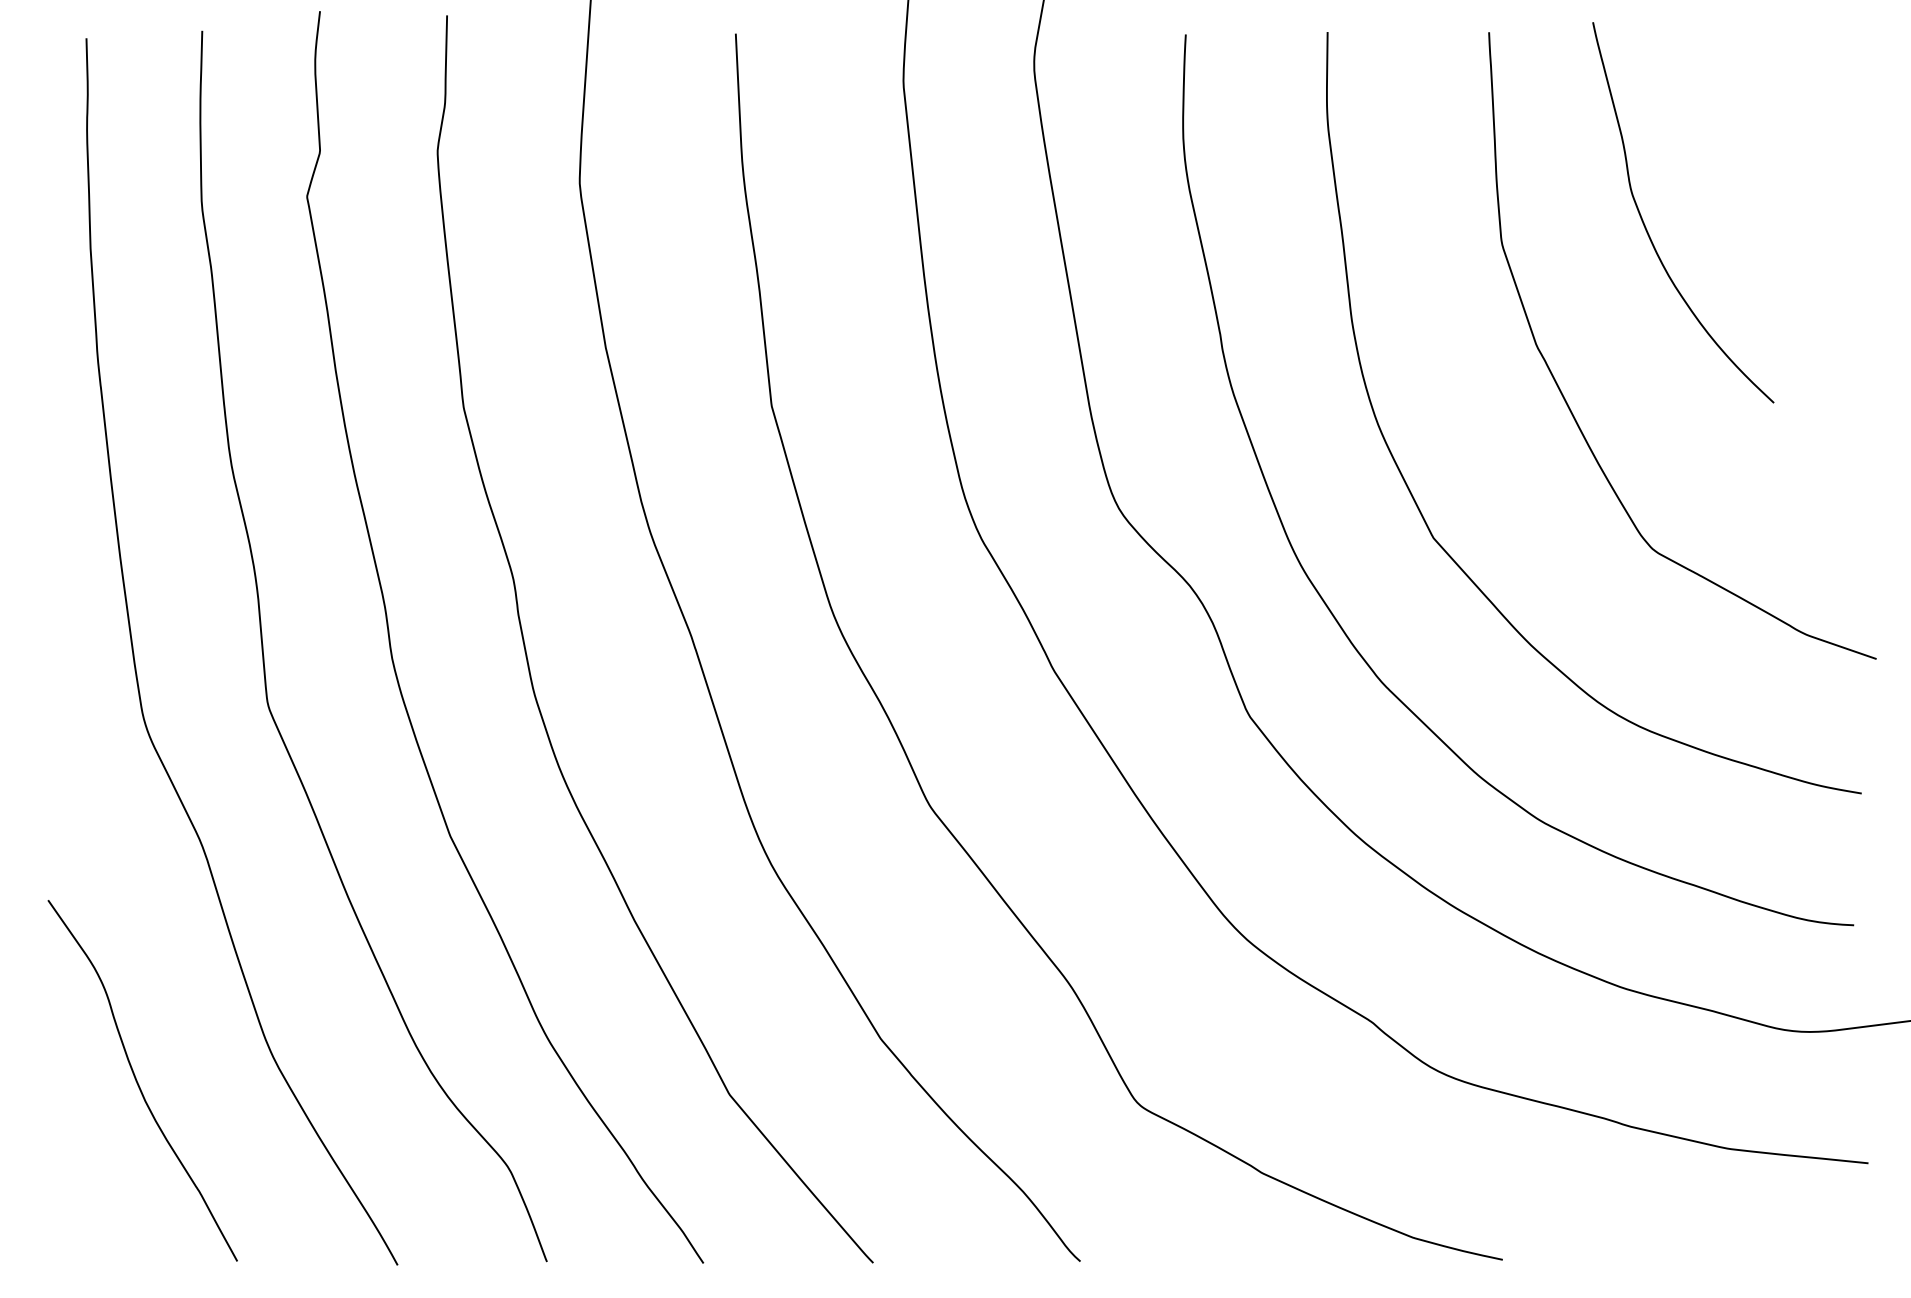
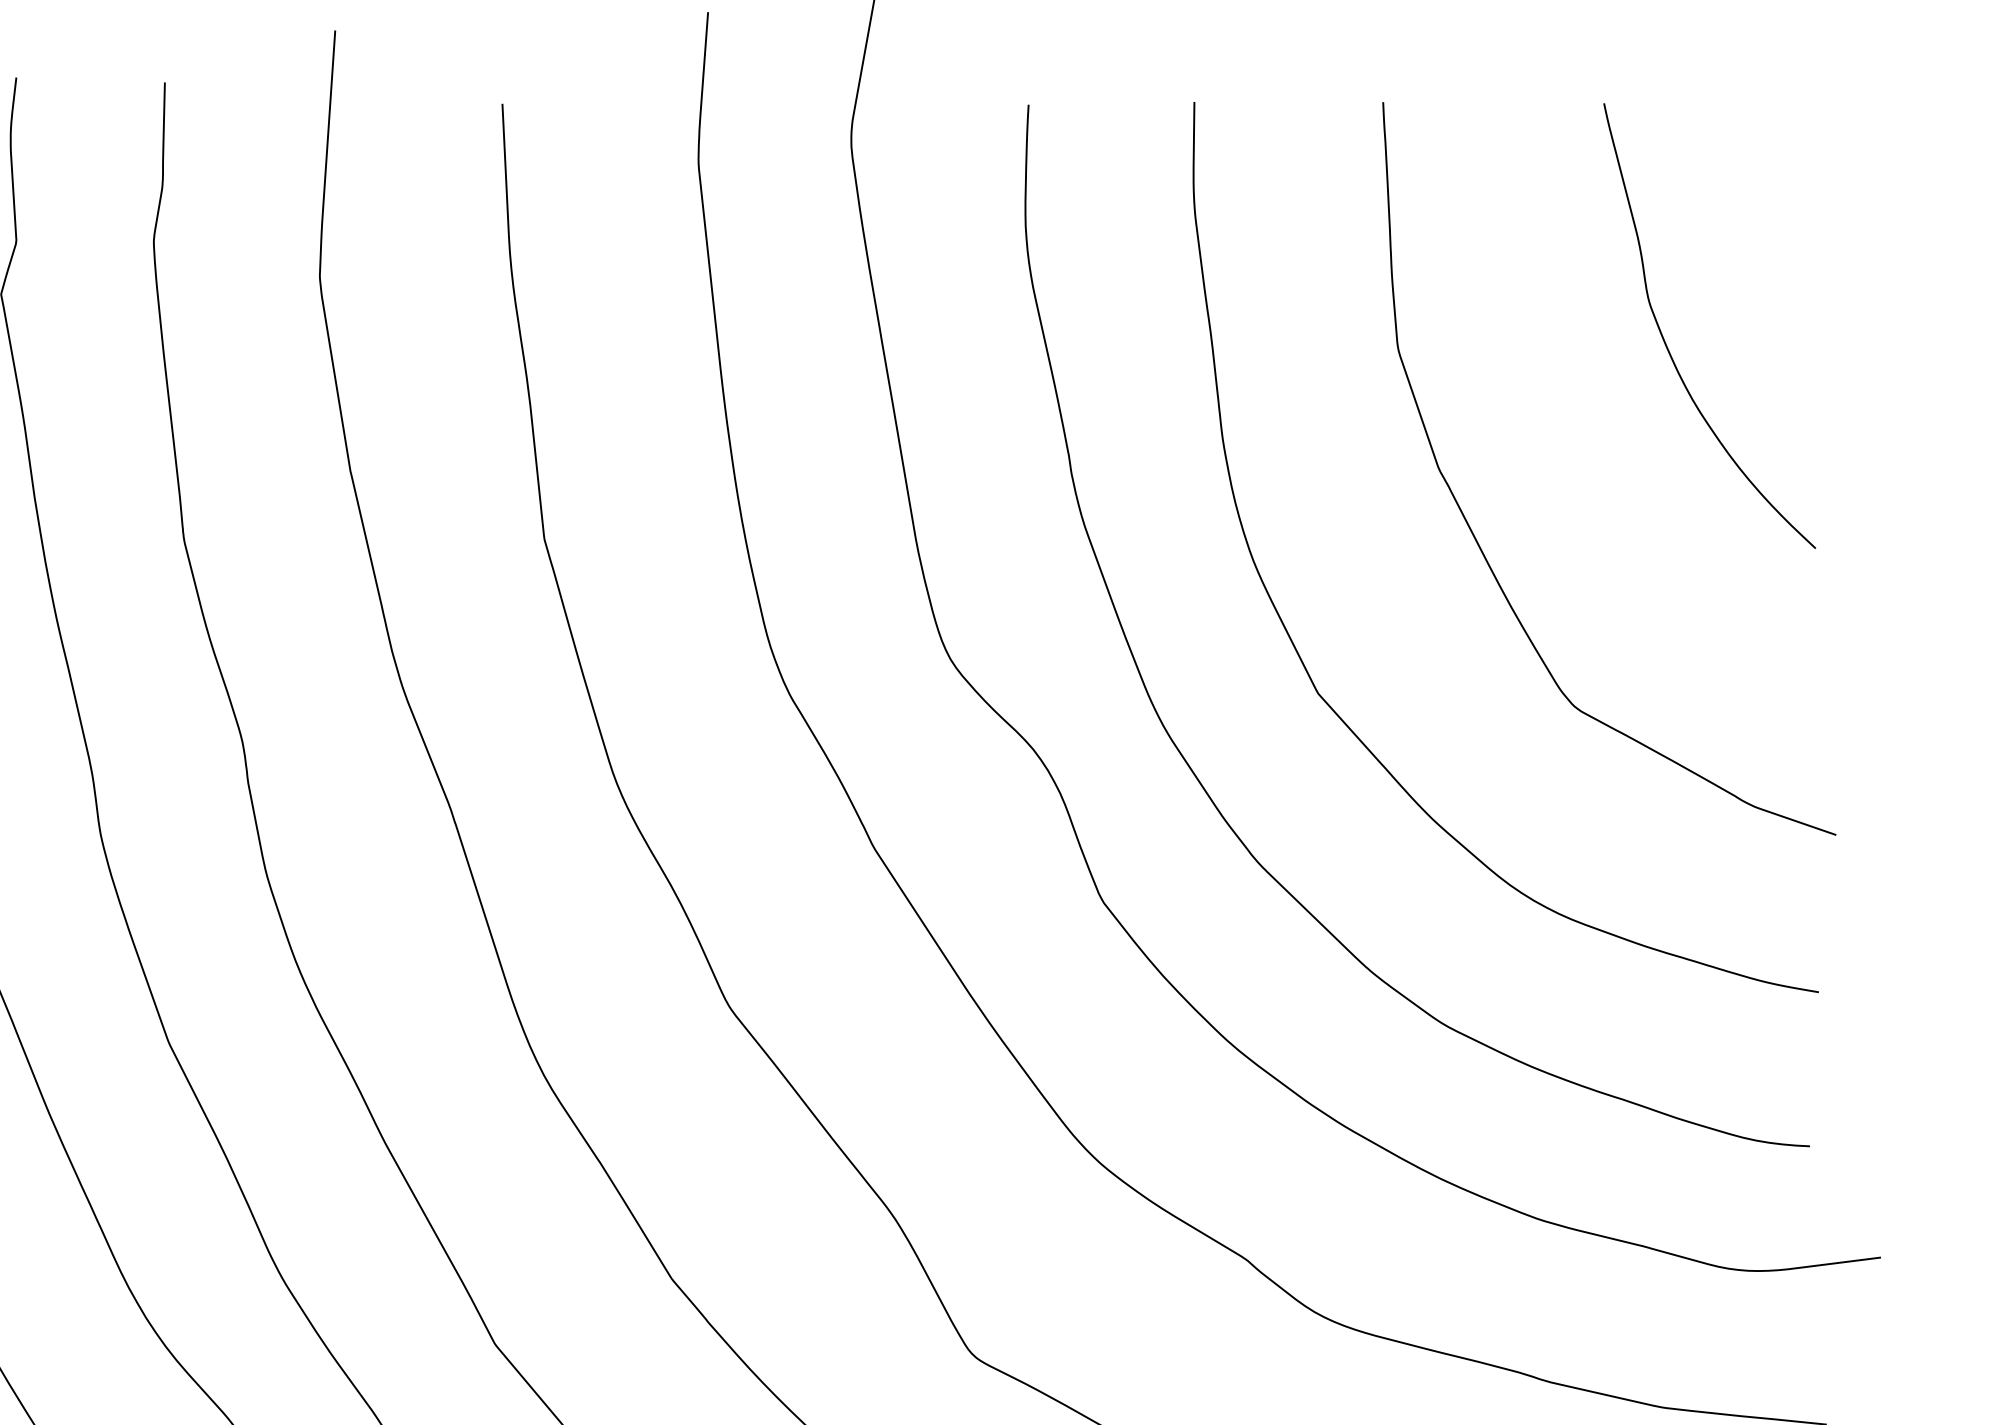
curve: (1647, 229) -> (1667, 345), moved

